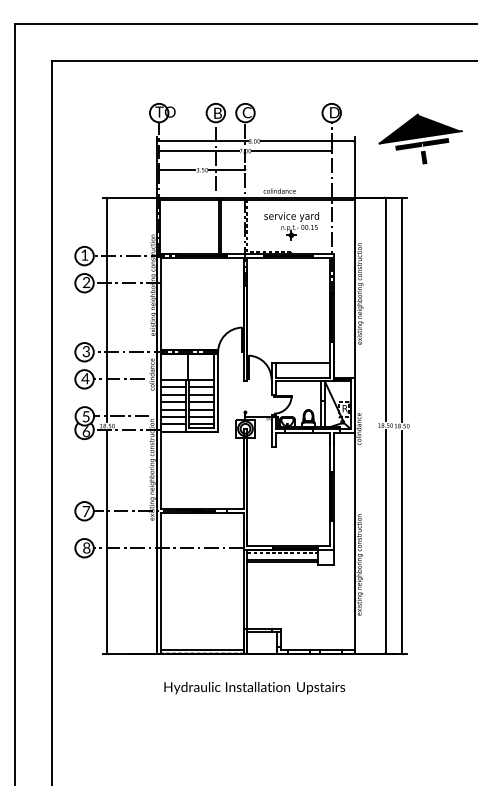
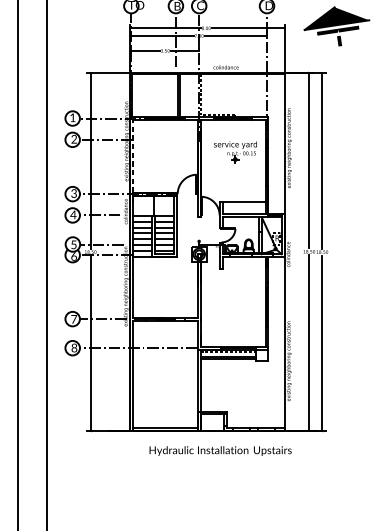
part: (291, 226) -> (235, 152), moved
line: (161, 303) -> (133, 155), solid -> dashed
text: (254, 688) -> (220, 451), moved

